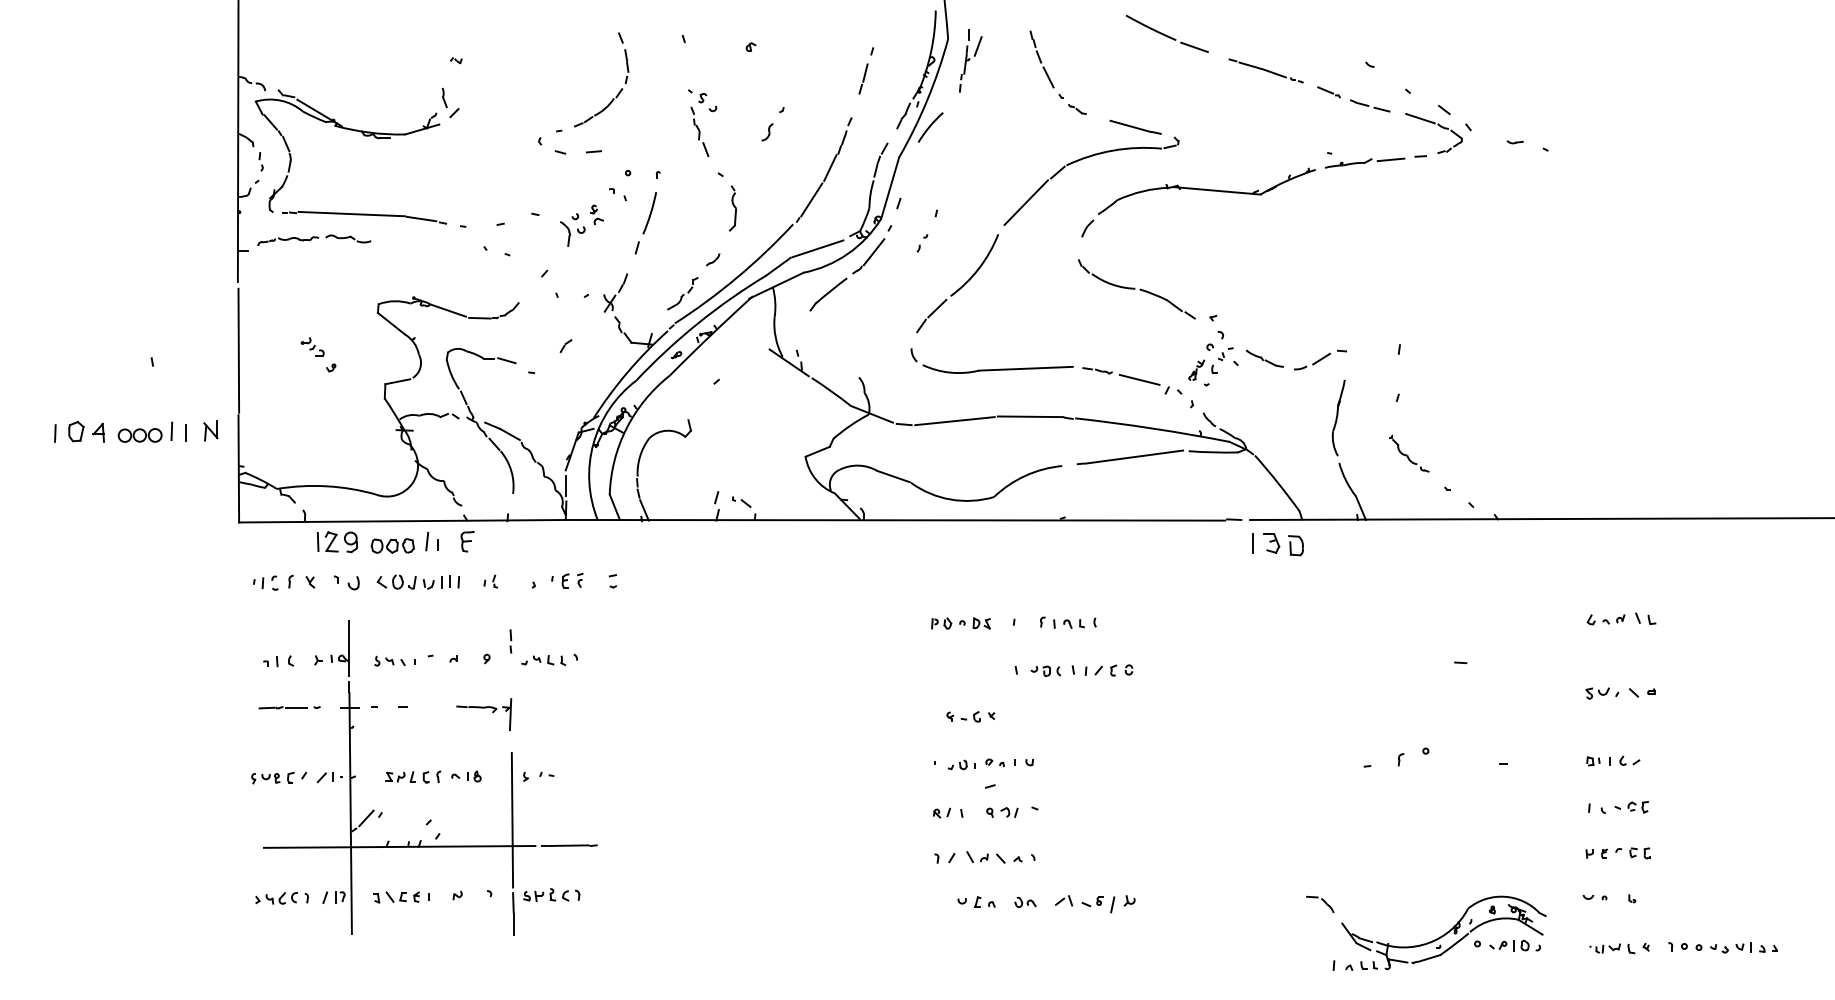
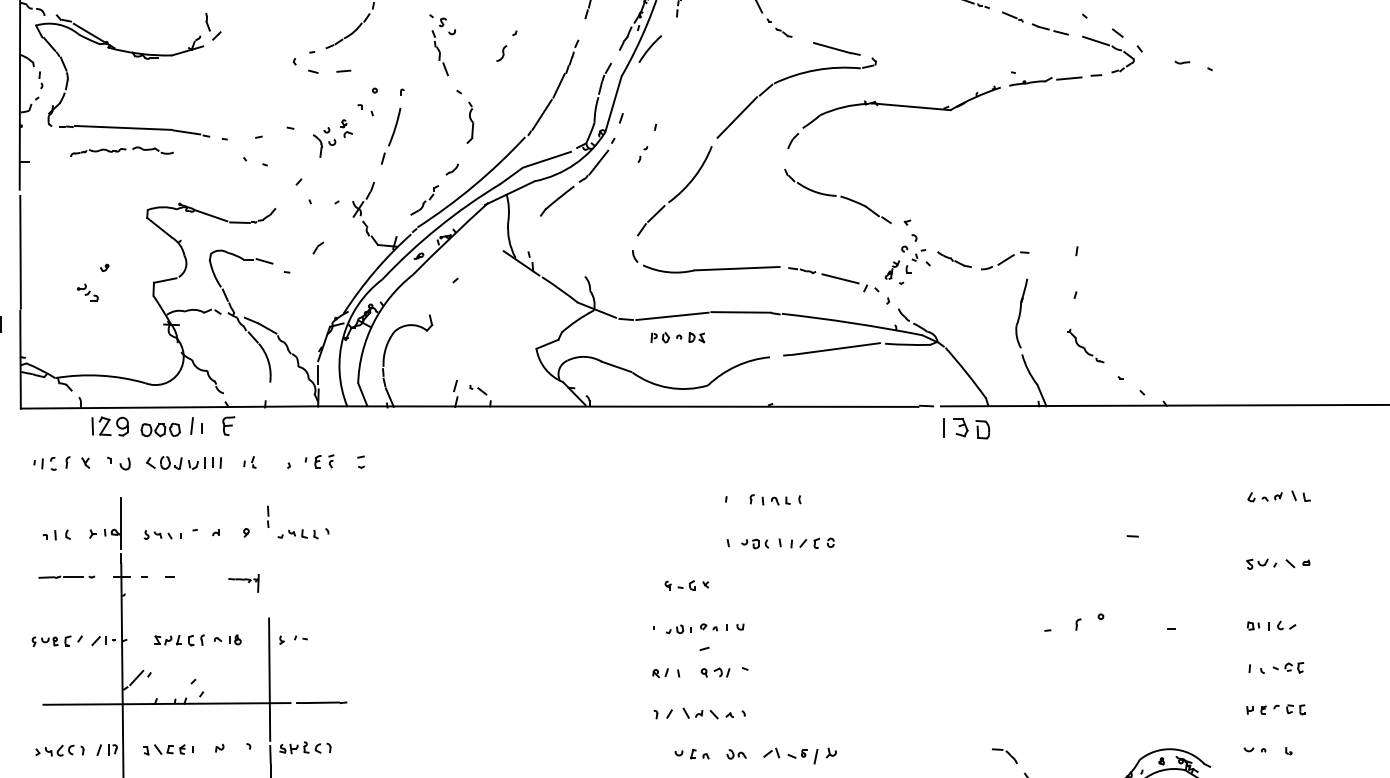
part: (314, 239) -> (122, 151), moved
part: (312, 346) -> (87, 292), moved
part: (960, 623) -> (677, 337), moved
part: (484, 714) -> (244, 583), size x0.6

